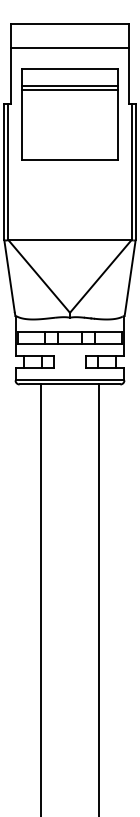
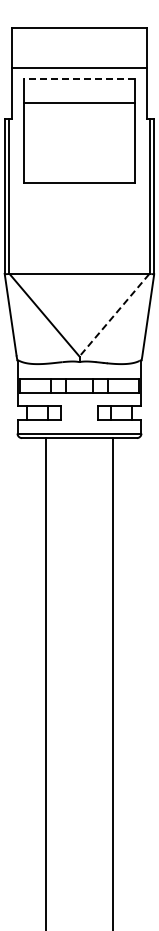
line: (70, 48) -> (79, 68), moved
line: (70, 68) -> (79, 78), solid -> dashed
line: (70, 86) -> (79, 98), removed
line: (100, 276) -> (114, 315), solid -> dashed

